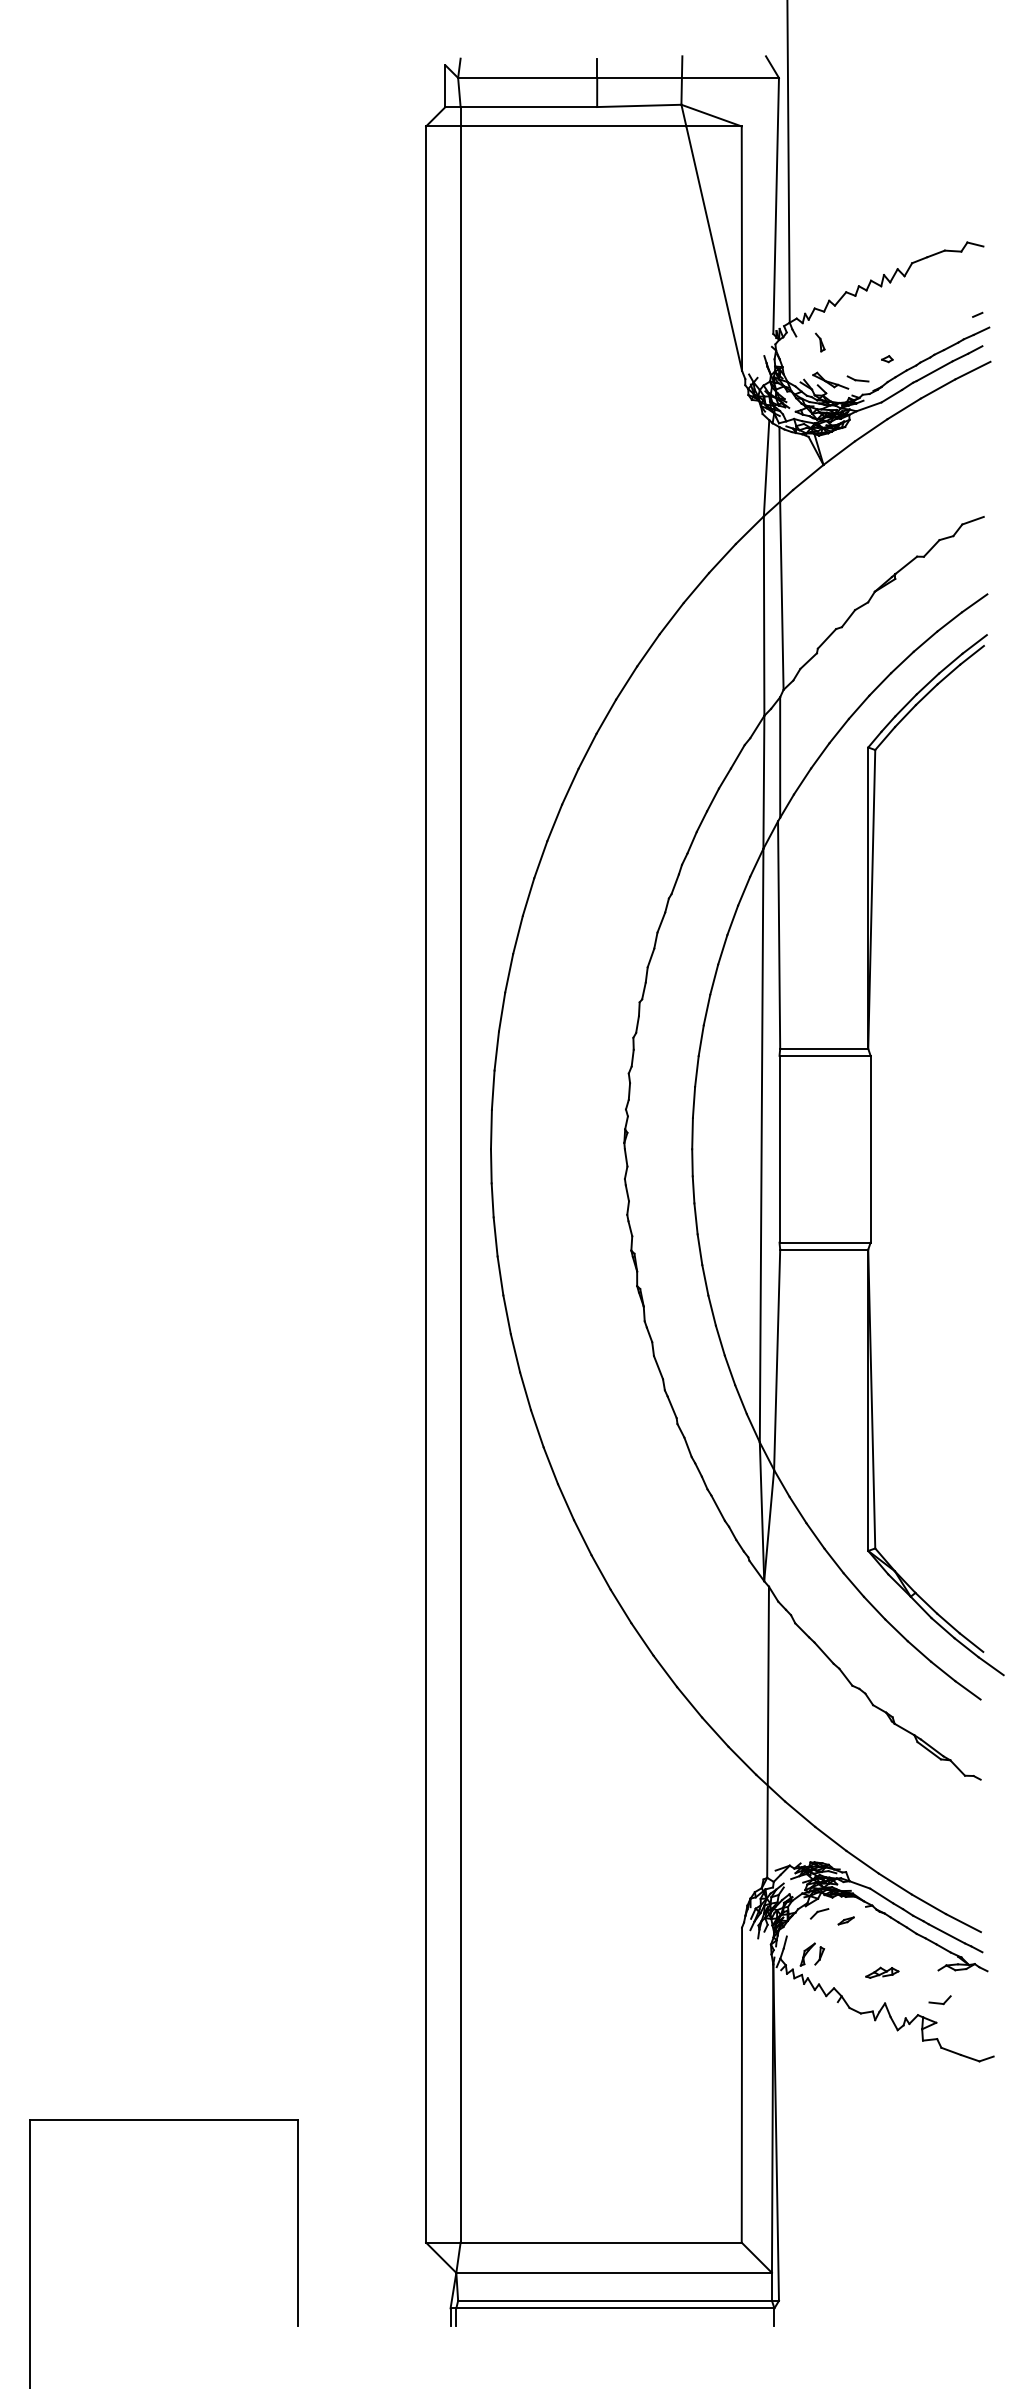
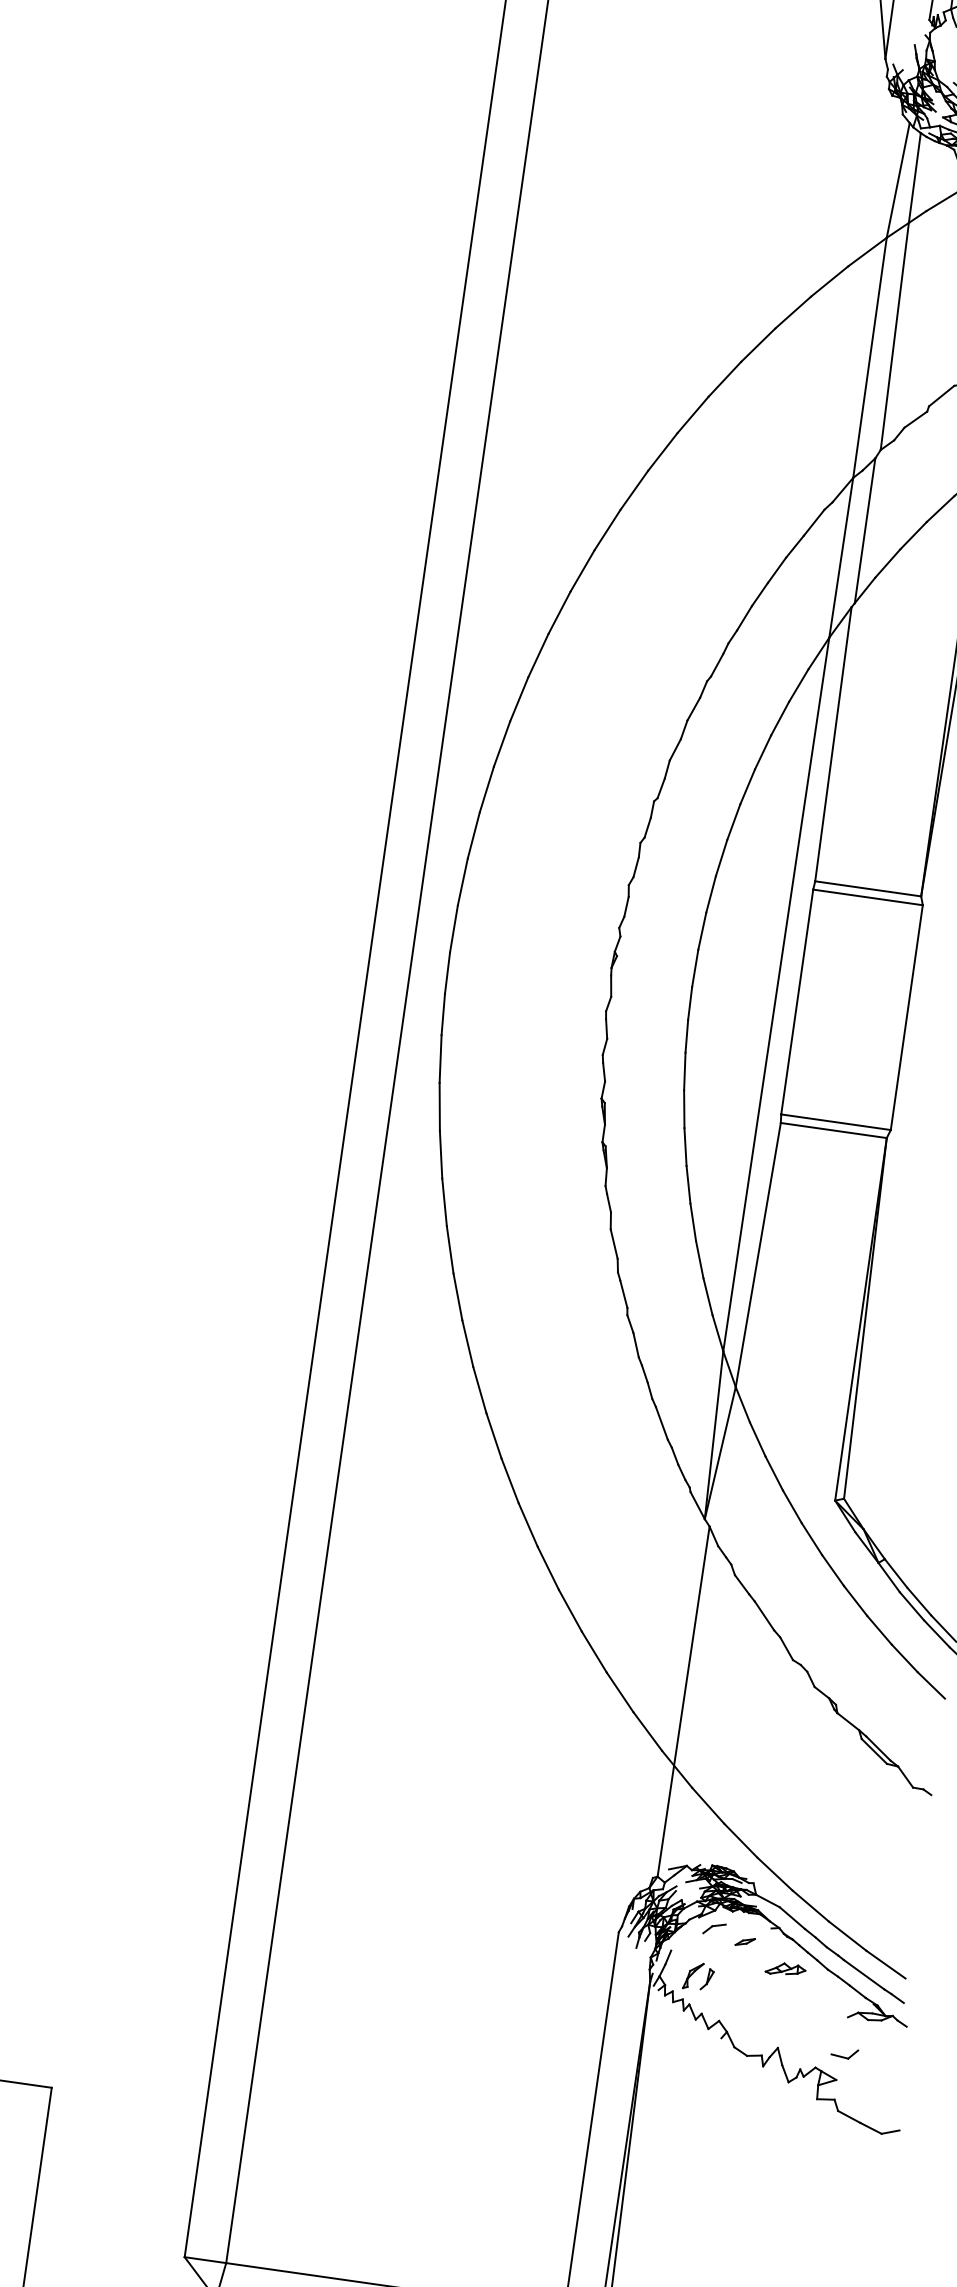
part: (882, 1972) -> (785, 1969), moved

